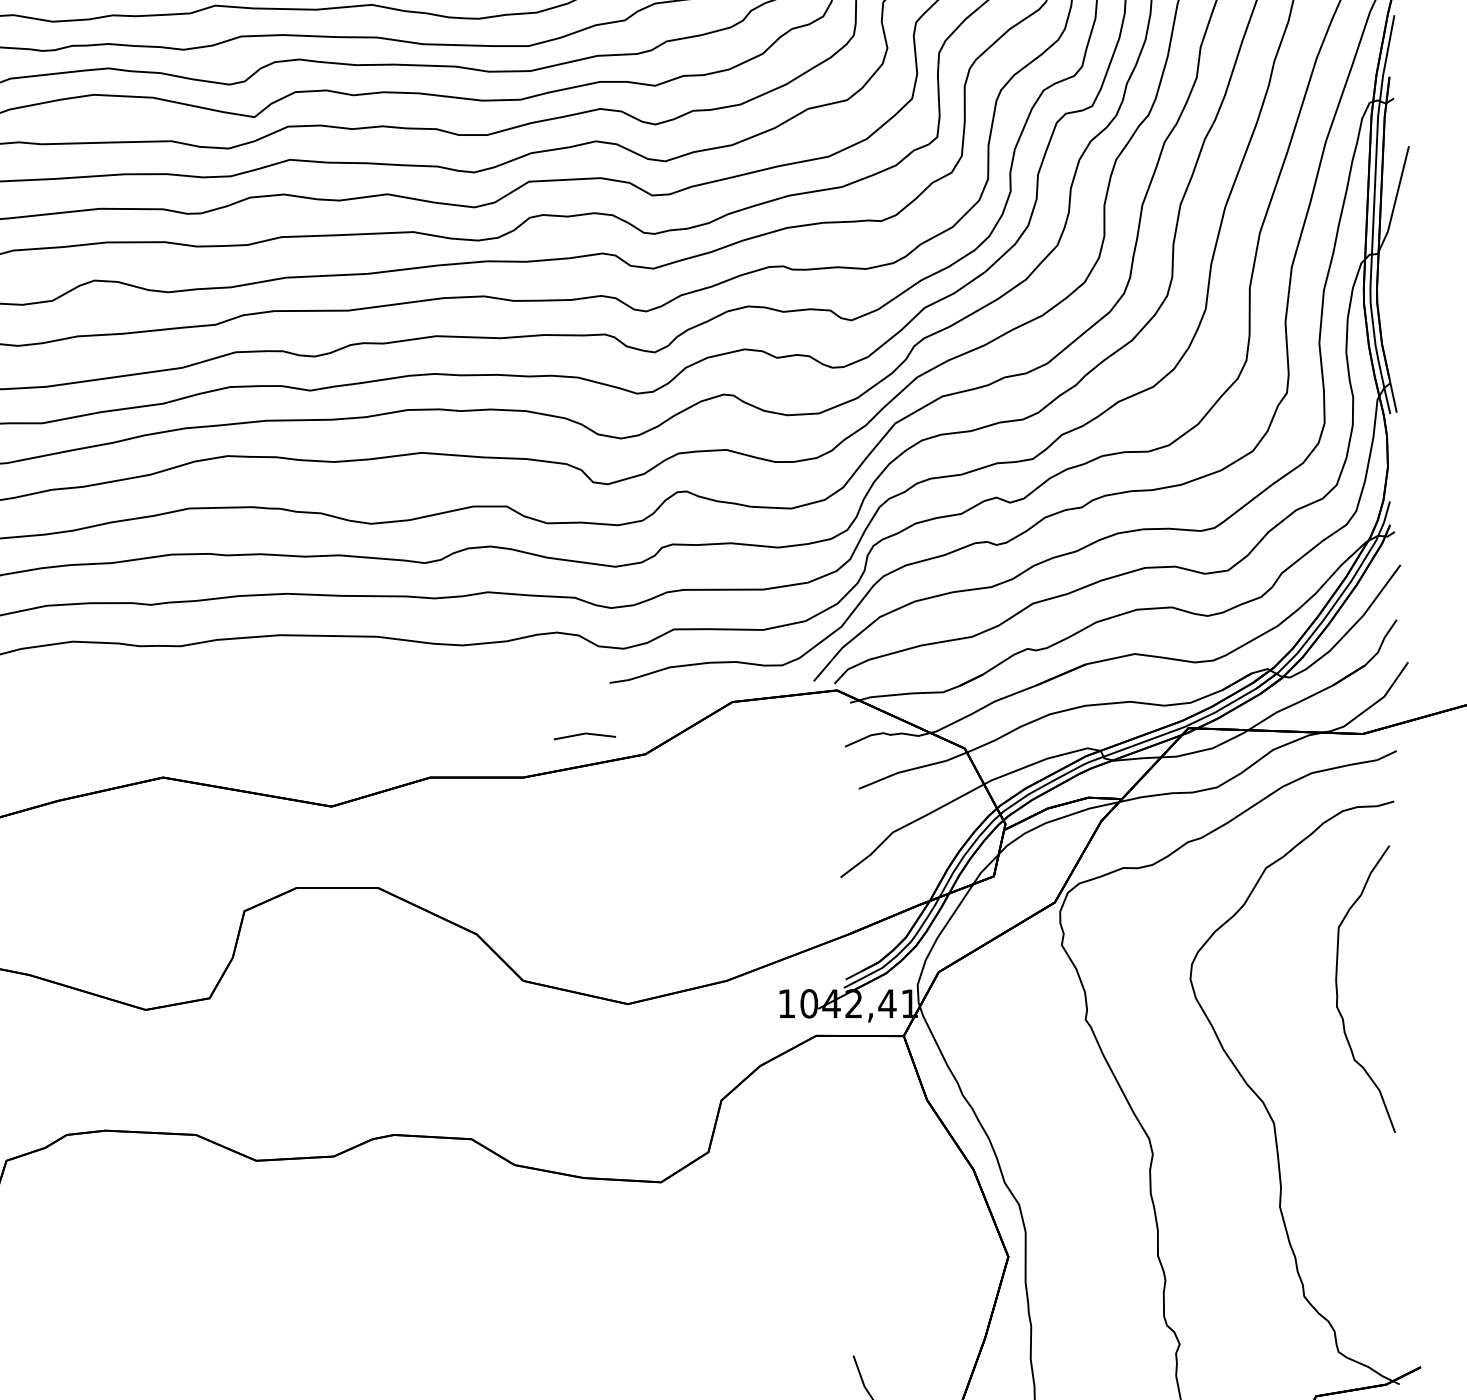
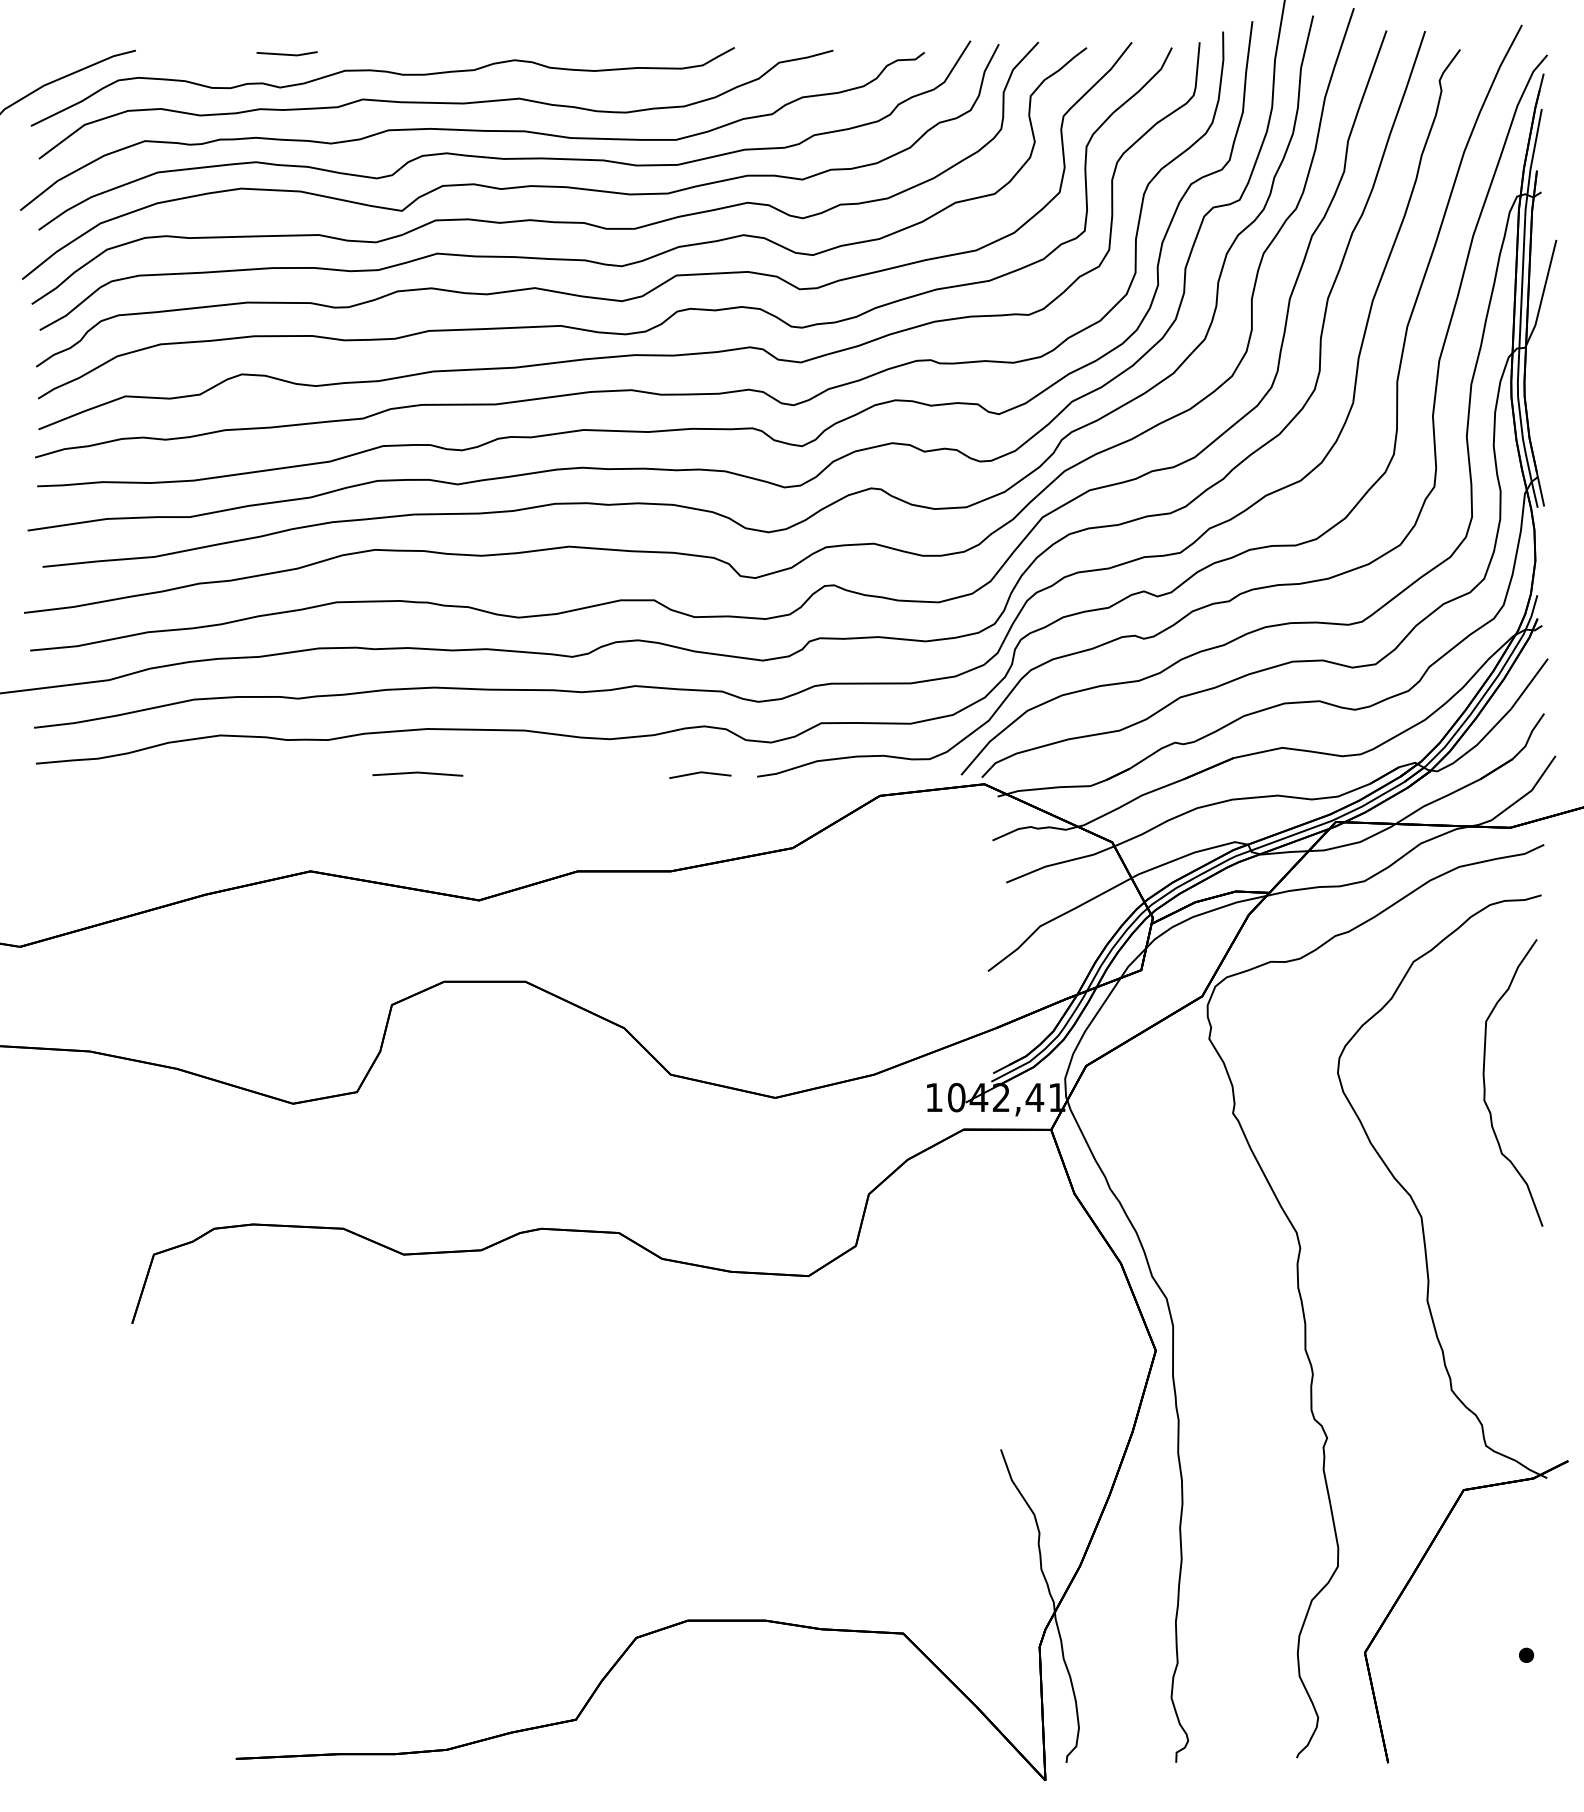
line: (270, 679) -> (417, 773), added
line: (585, 734) -> (700, 773), moved

